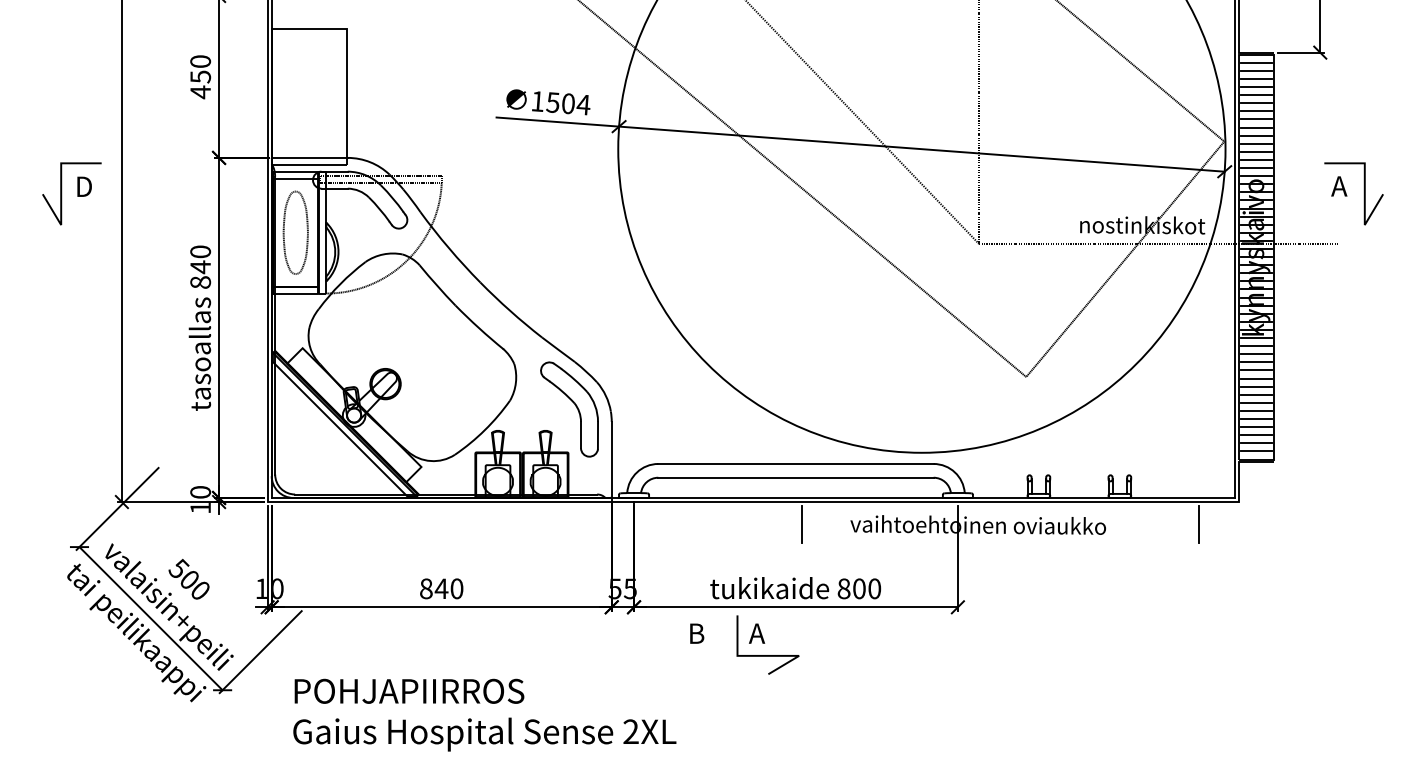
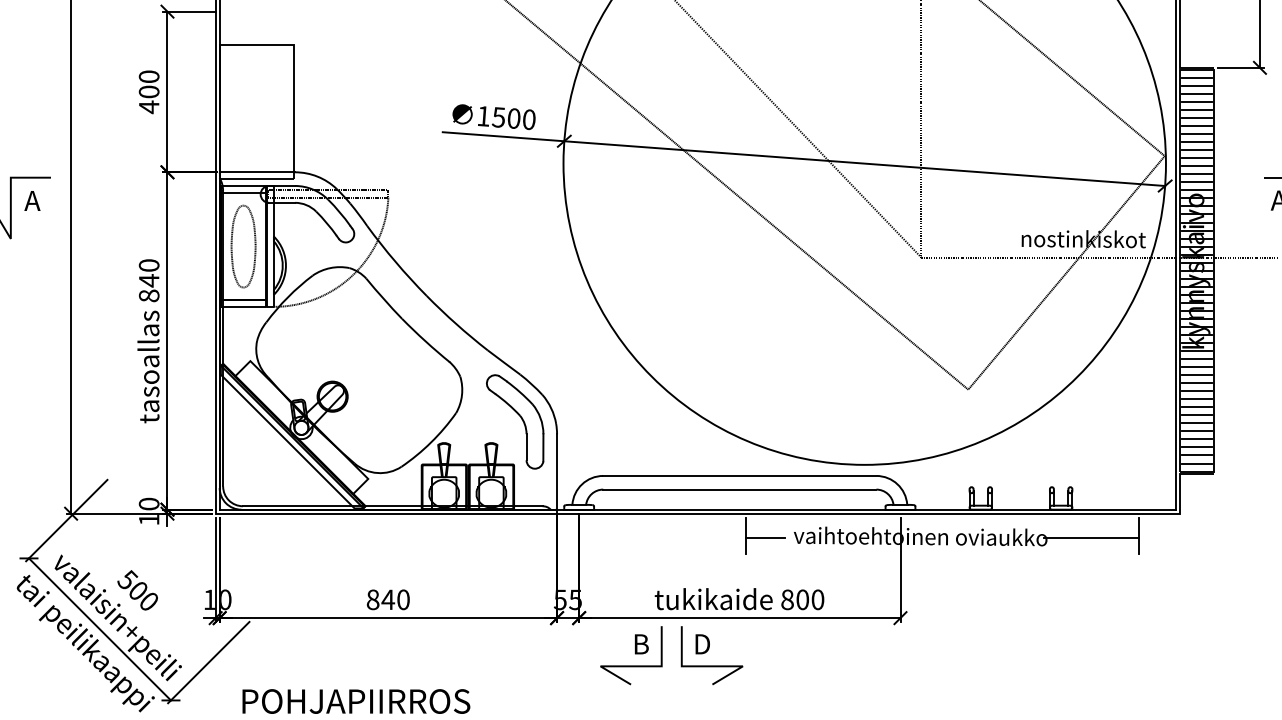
text: (200, 76) -> (149, 91), 450 -> 400
text: (583, 104) -> (529, 119), 1504 -> 1500
text: (82, 186) -> (31, 200), D -> A
line: (821, 526) -> (765, 537), added
line: (1150, 526) -> (1091, 537), added
text: (756, 633) -> (700, 644), A -> D
line: (686, 655) -> (631, 665), added

